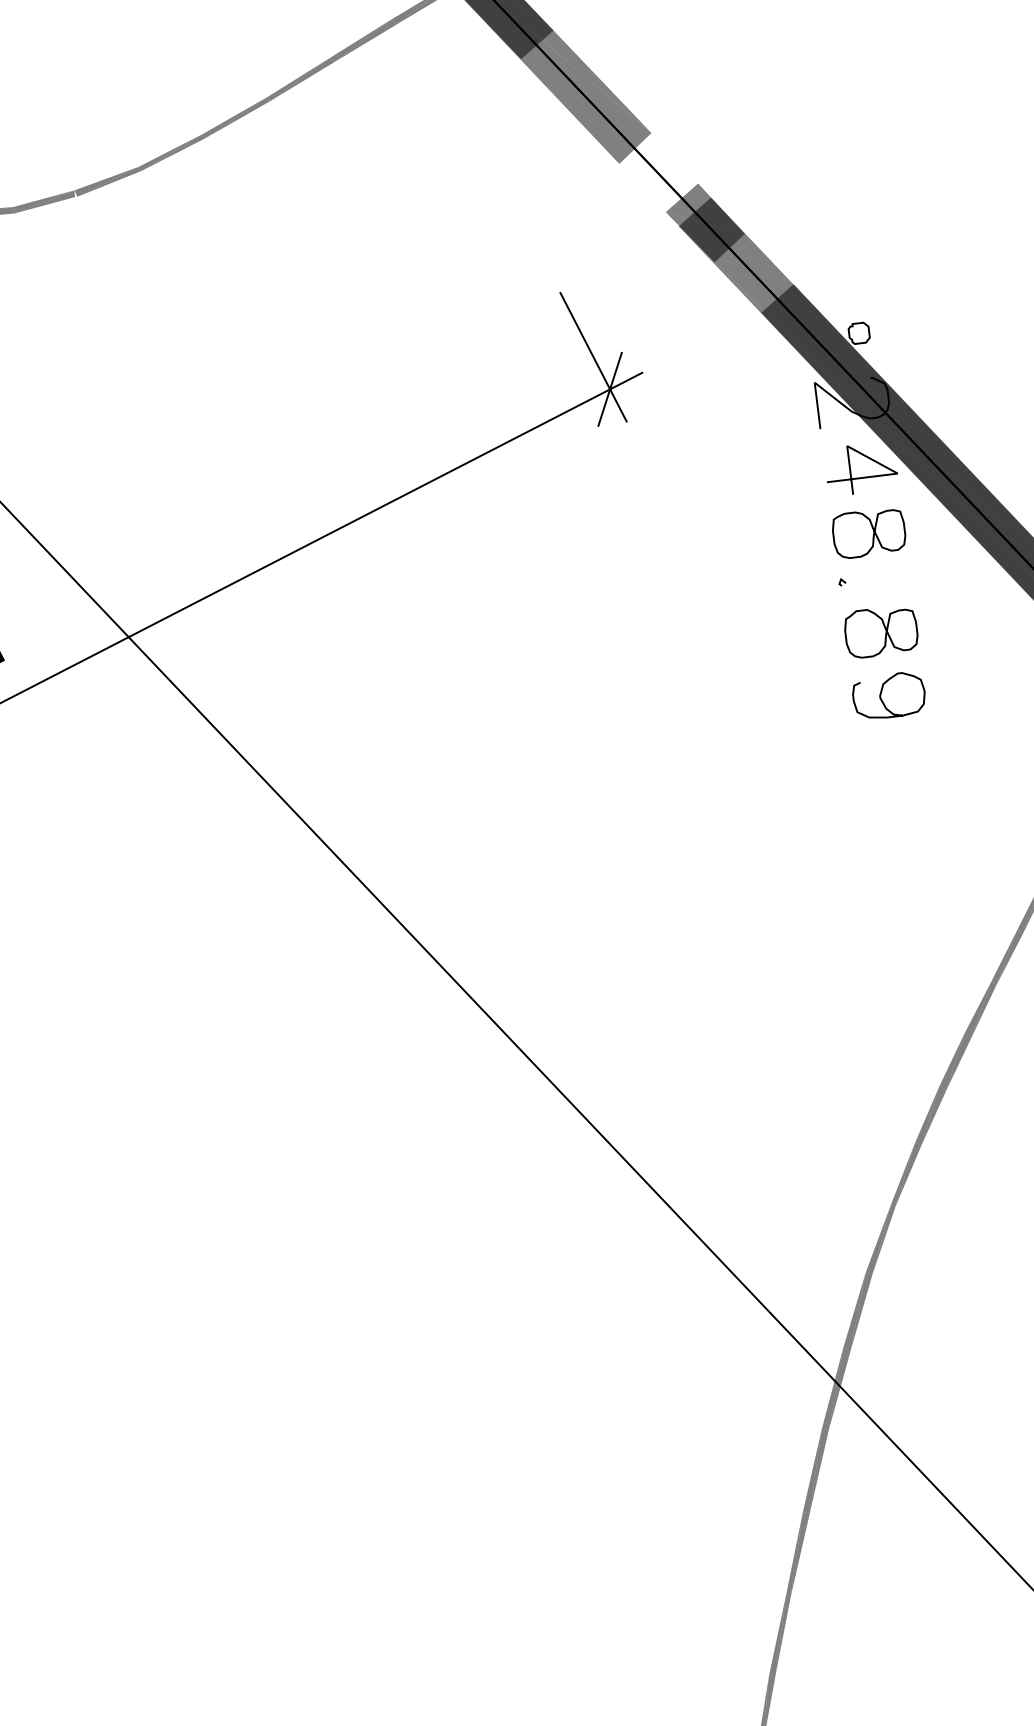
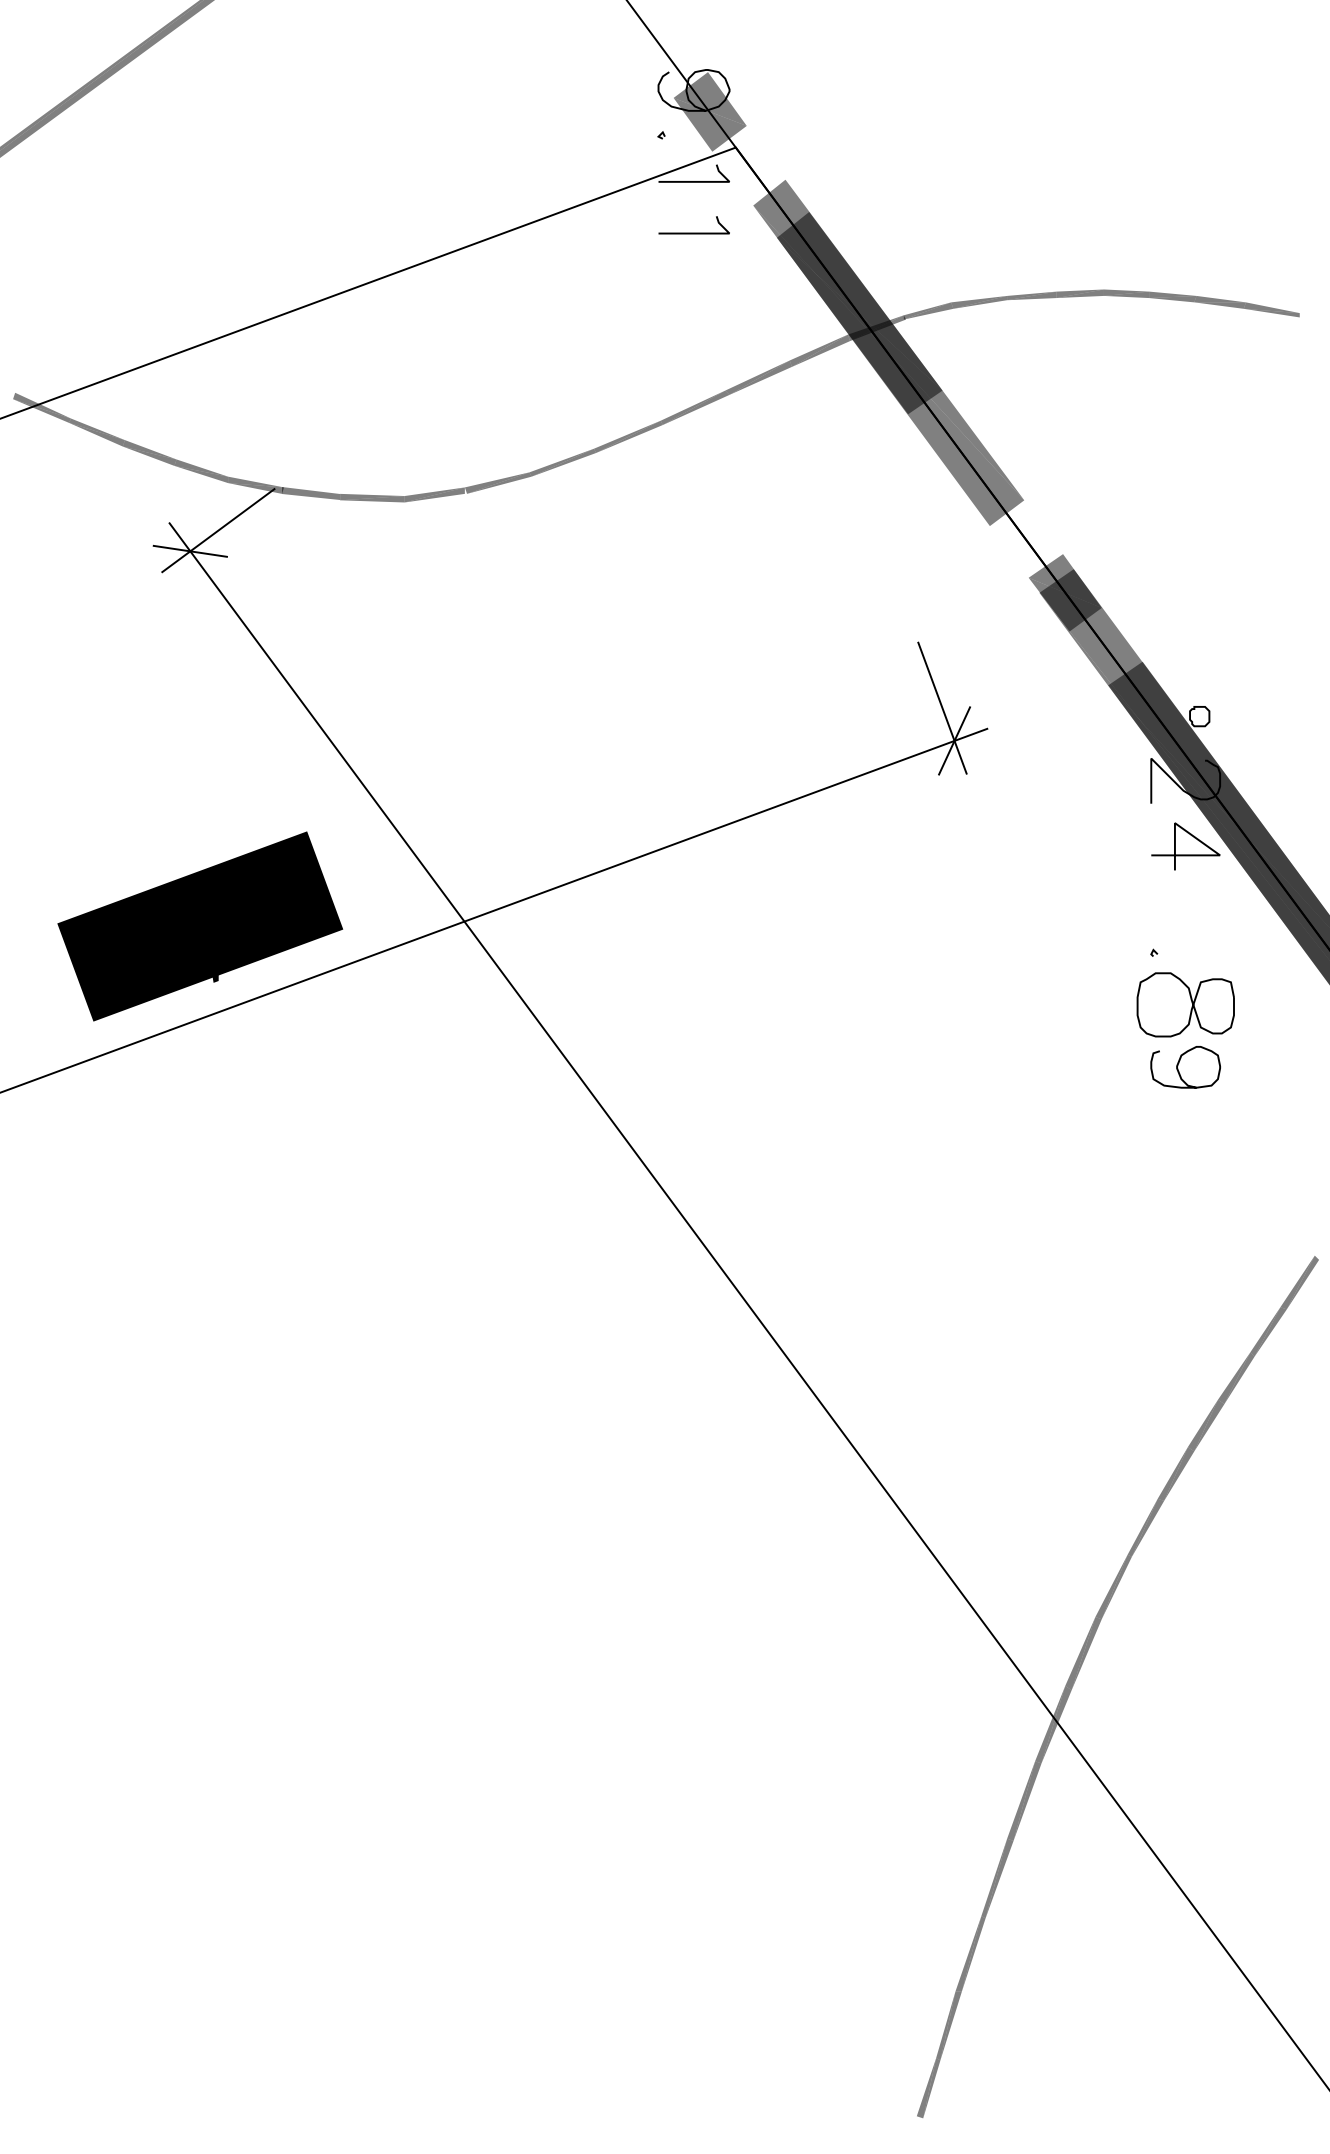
part: (868, 532) -> (1185, 908), removed
part: (880, 631) -> (1185, 1004), size x1.4

